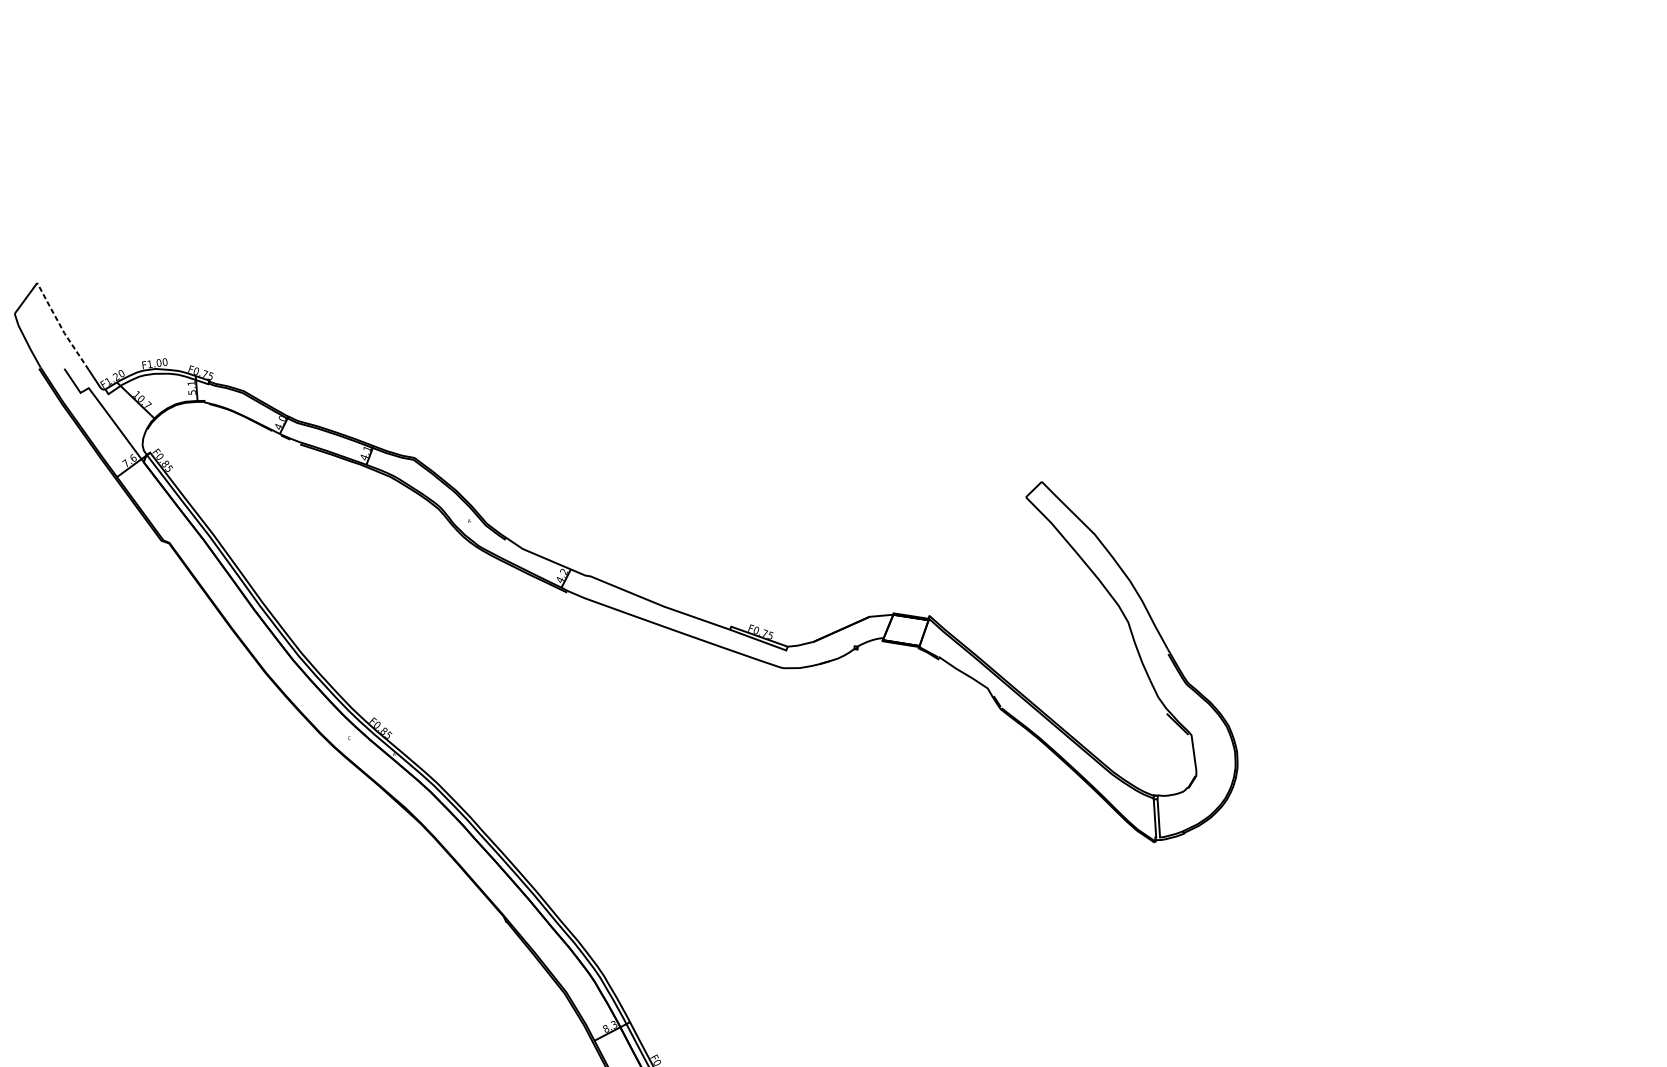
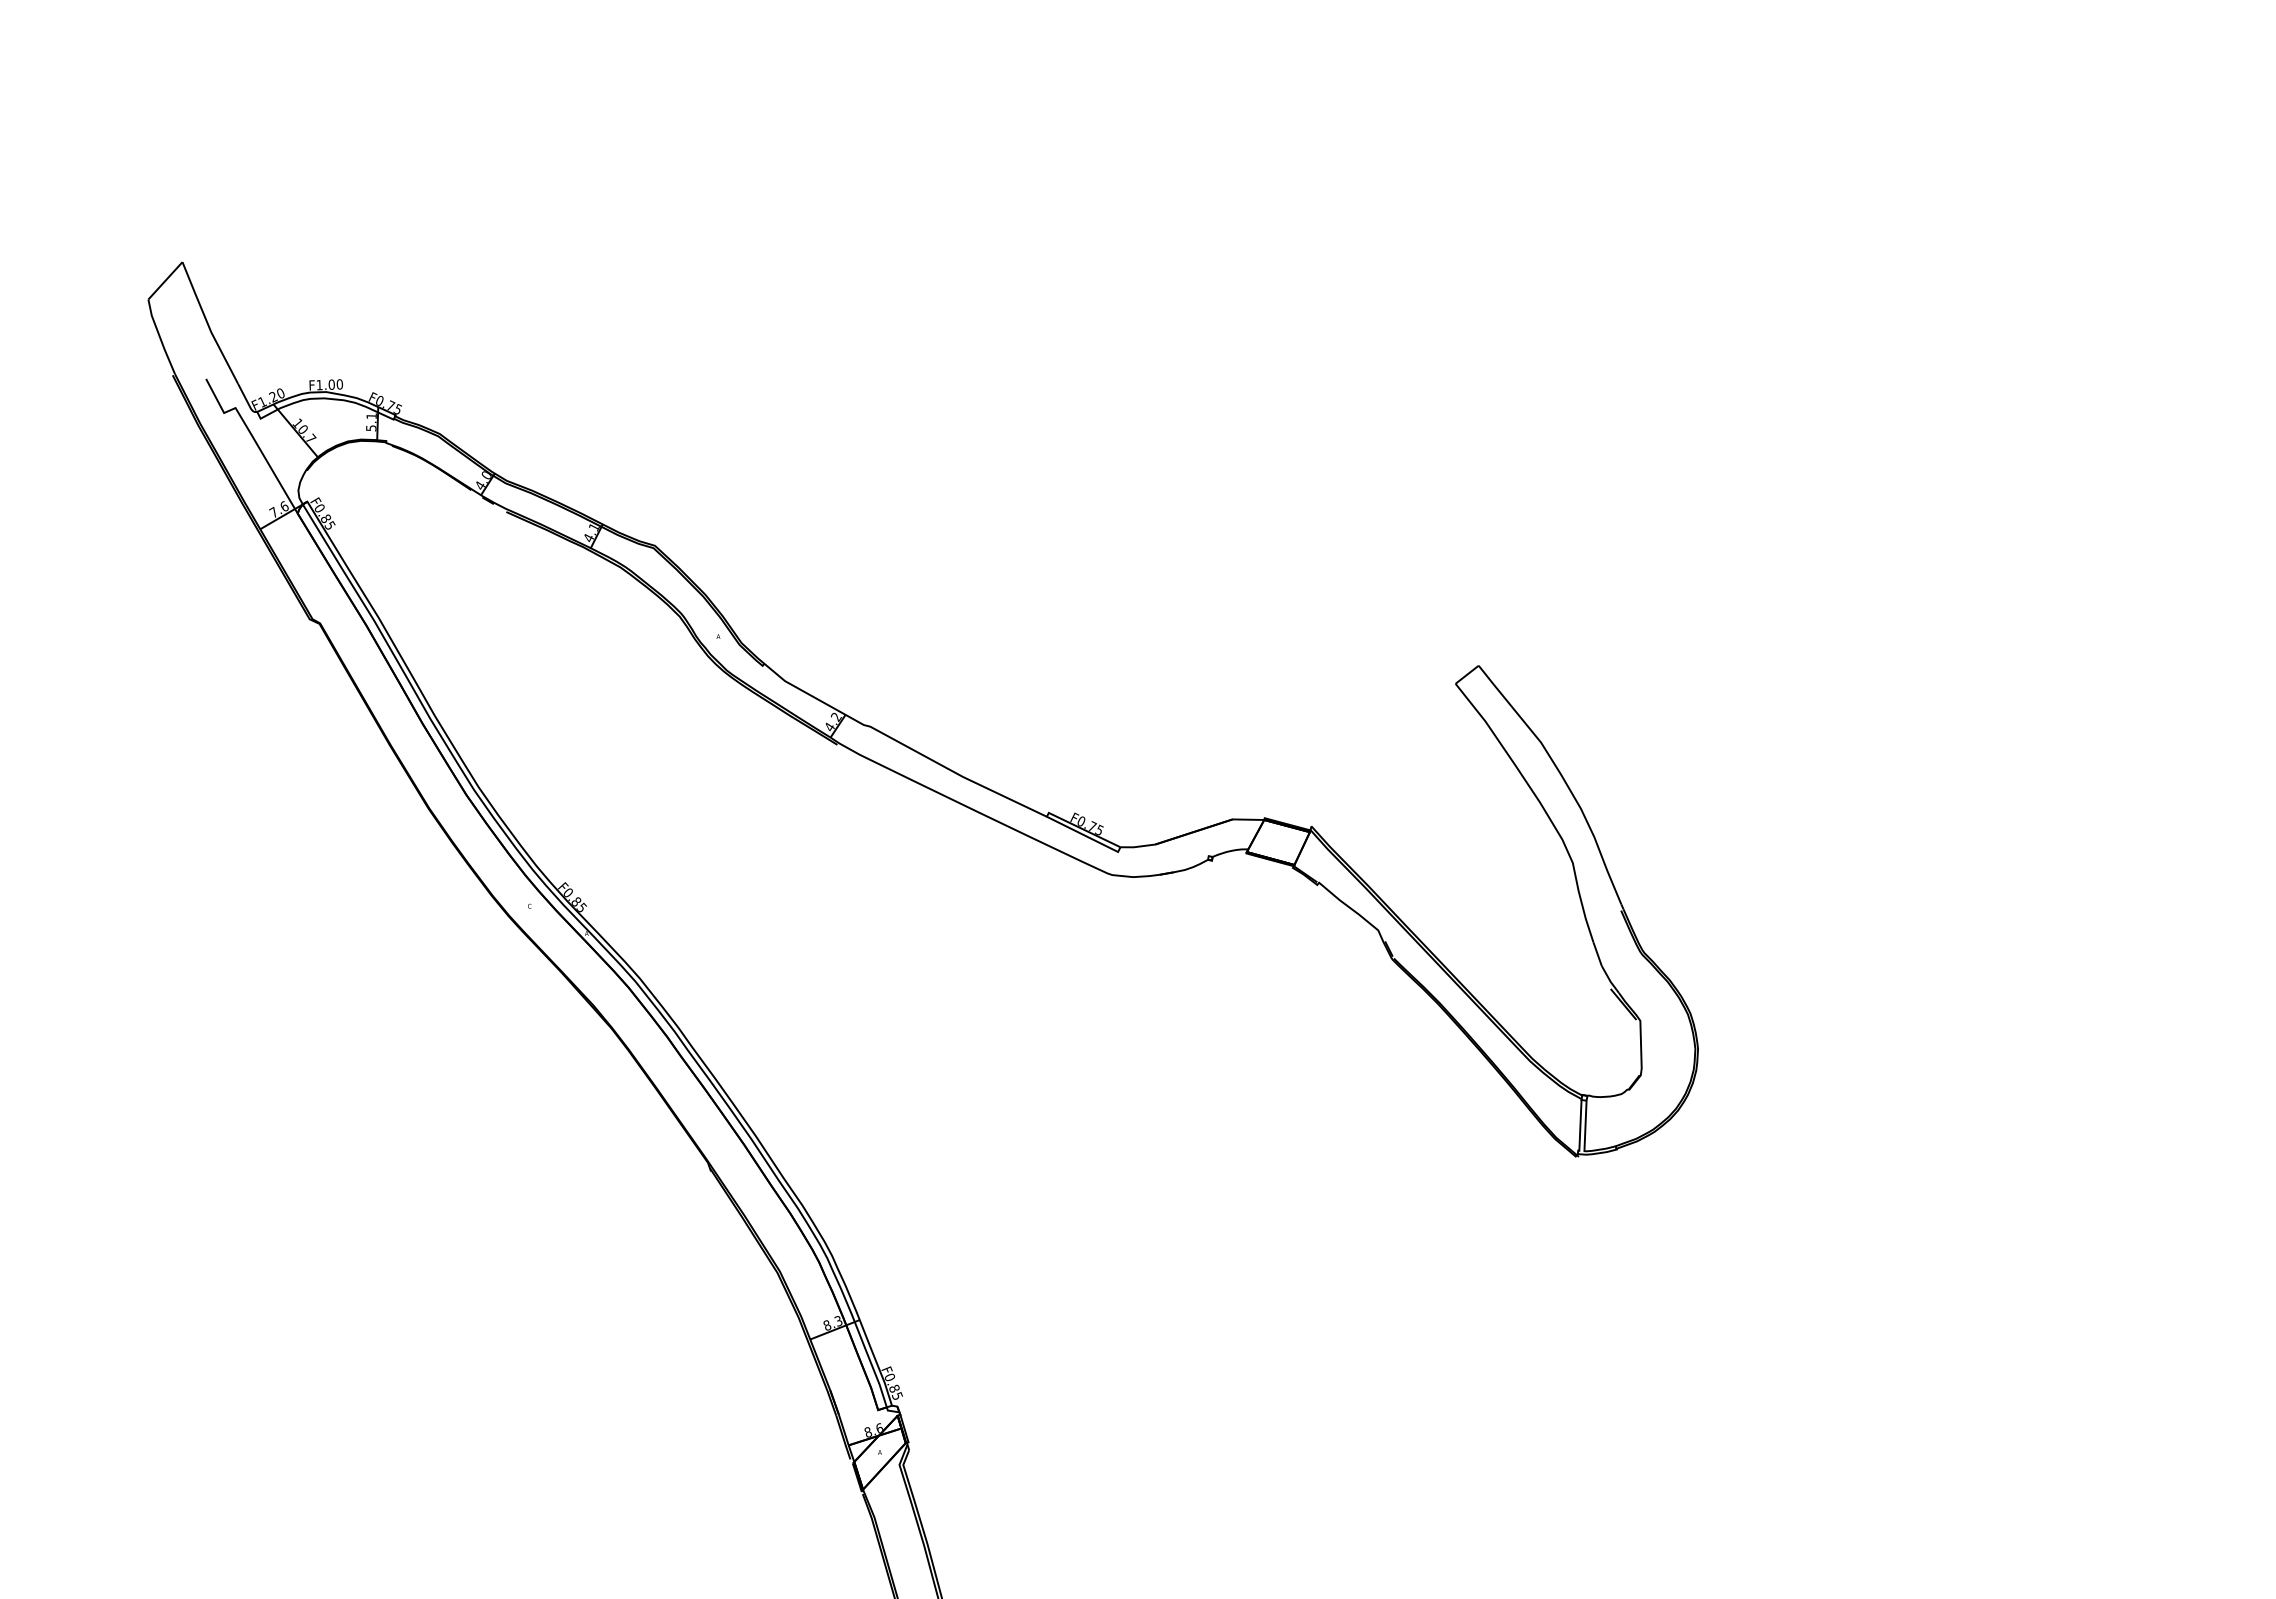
line: (60, 327) -> (207, 323), dashed -> solid

